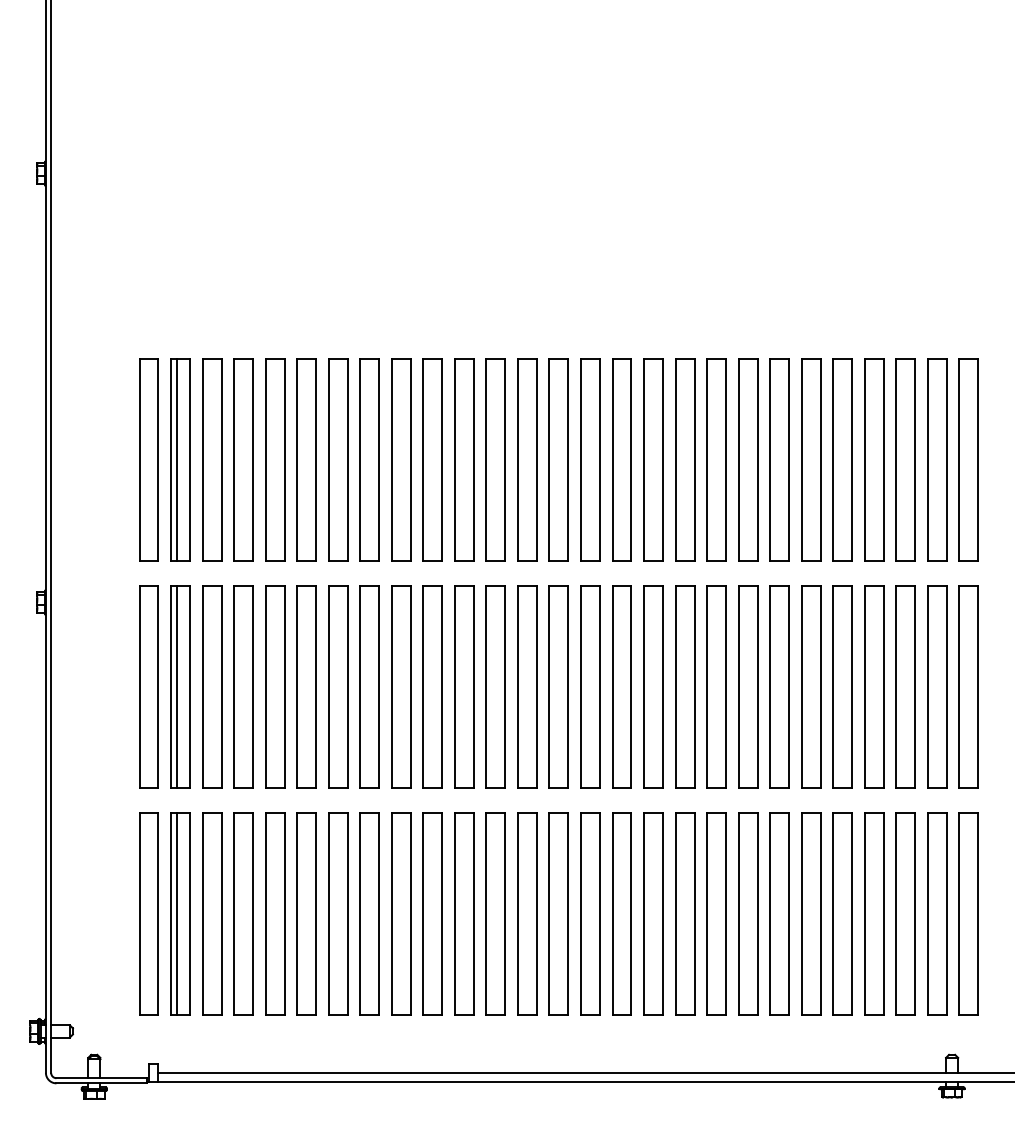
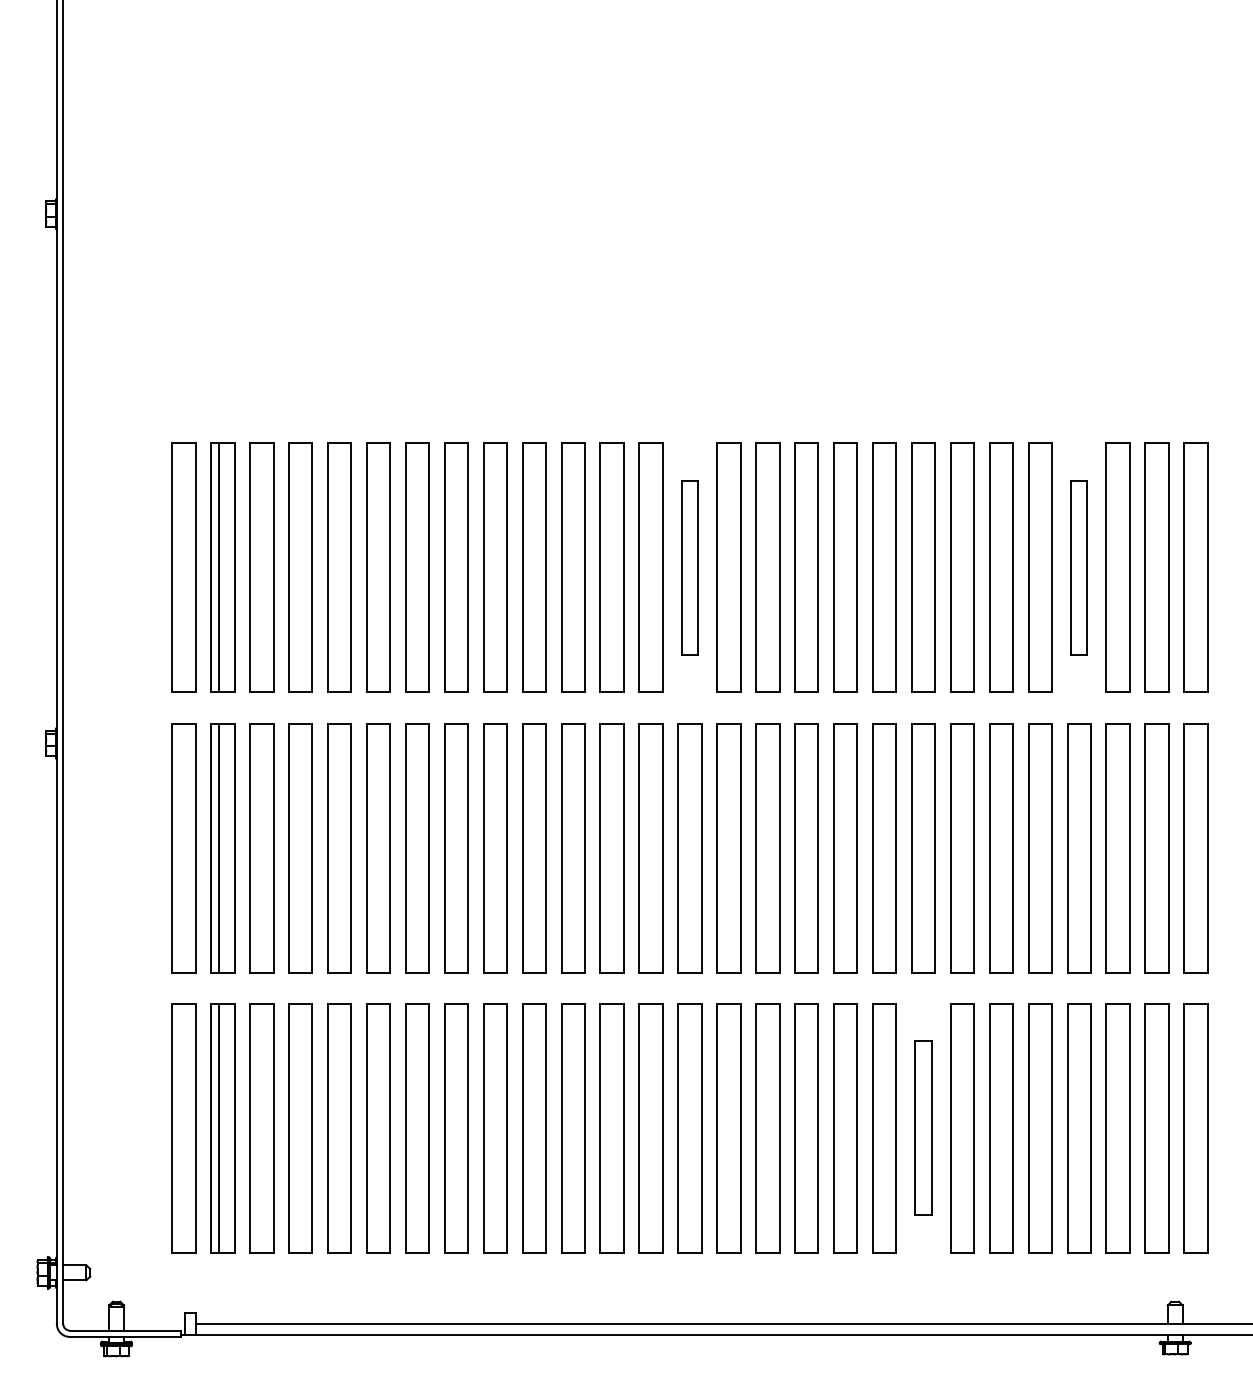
part: (558, 459) -> (689, 566), size x0.7
part: (874, 459) -> (1079, 566), size x0.7
part: (748, 913) -> (923, 1127), size x0.7

